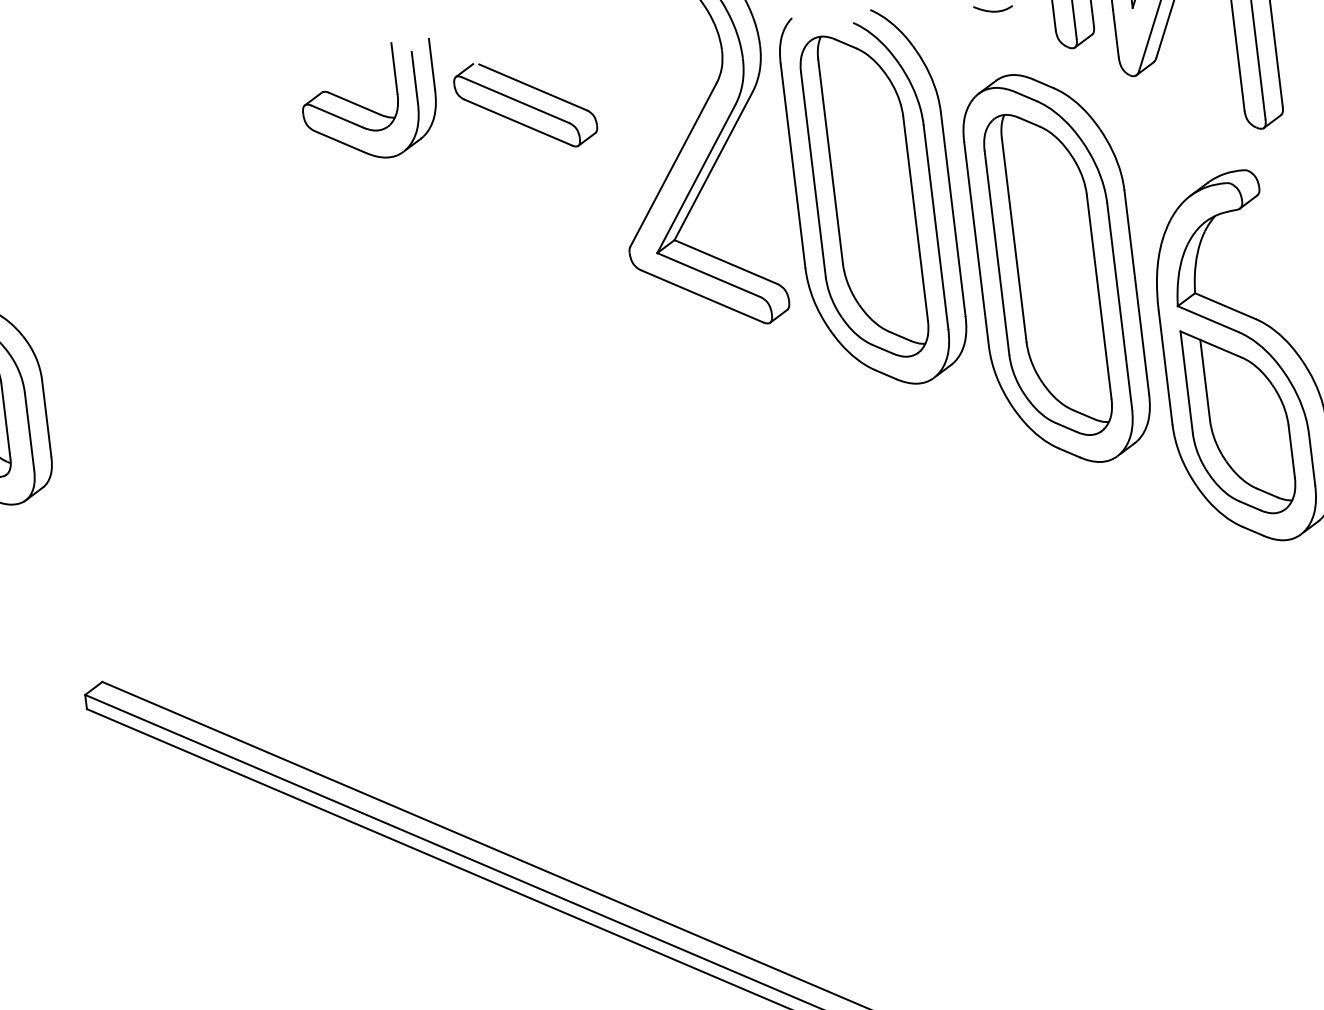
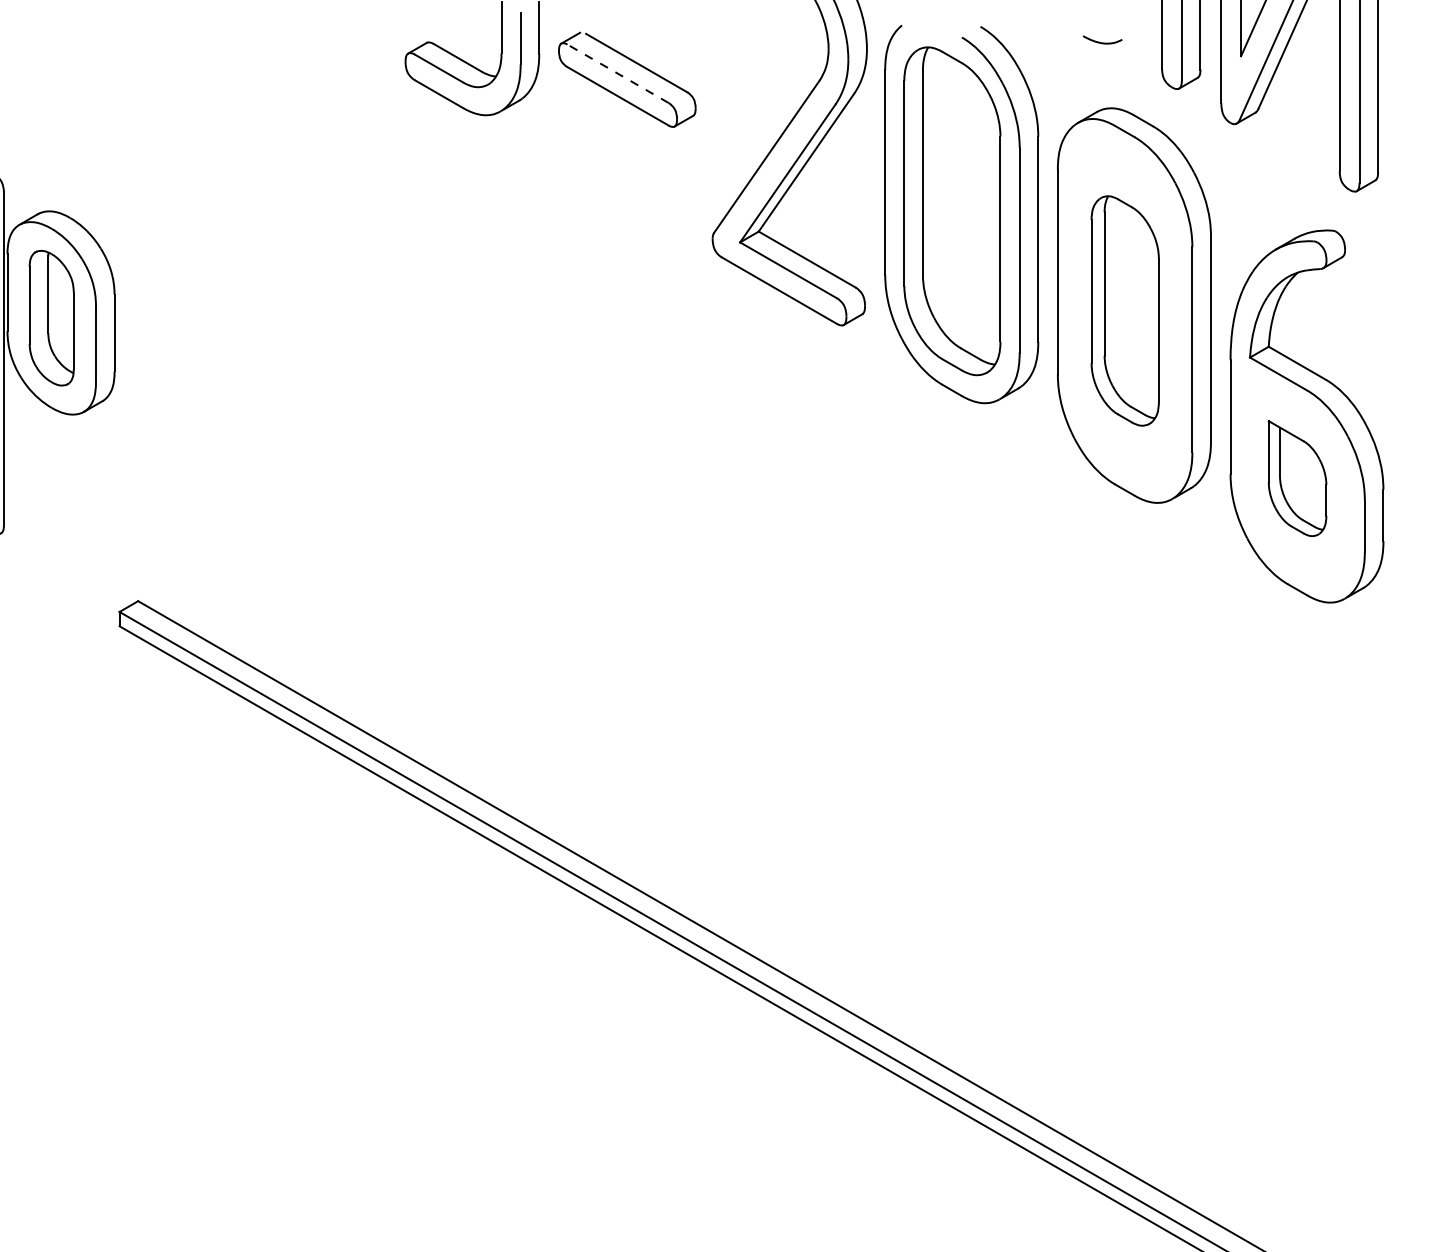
line: (515, 100) -> (617, 73), solid -> dashed
part: (1048, 274) -> (1125, 310), size x0.7
part: (1239, 420) -> (1297, 478), size x0.6

